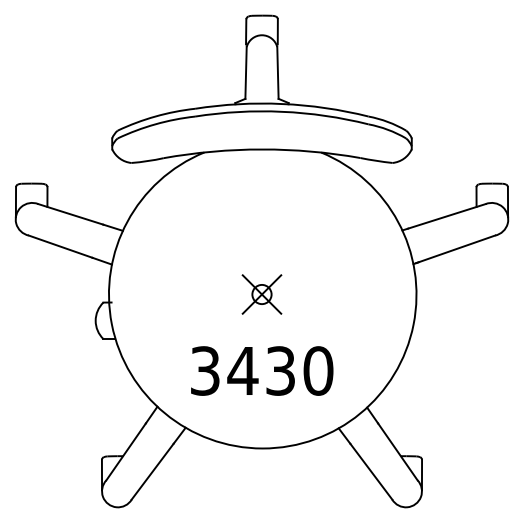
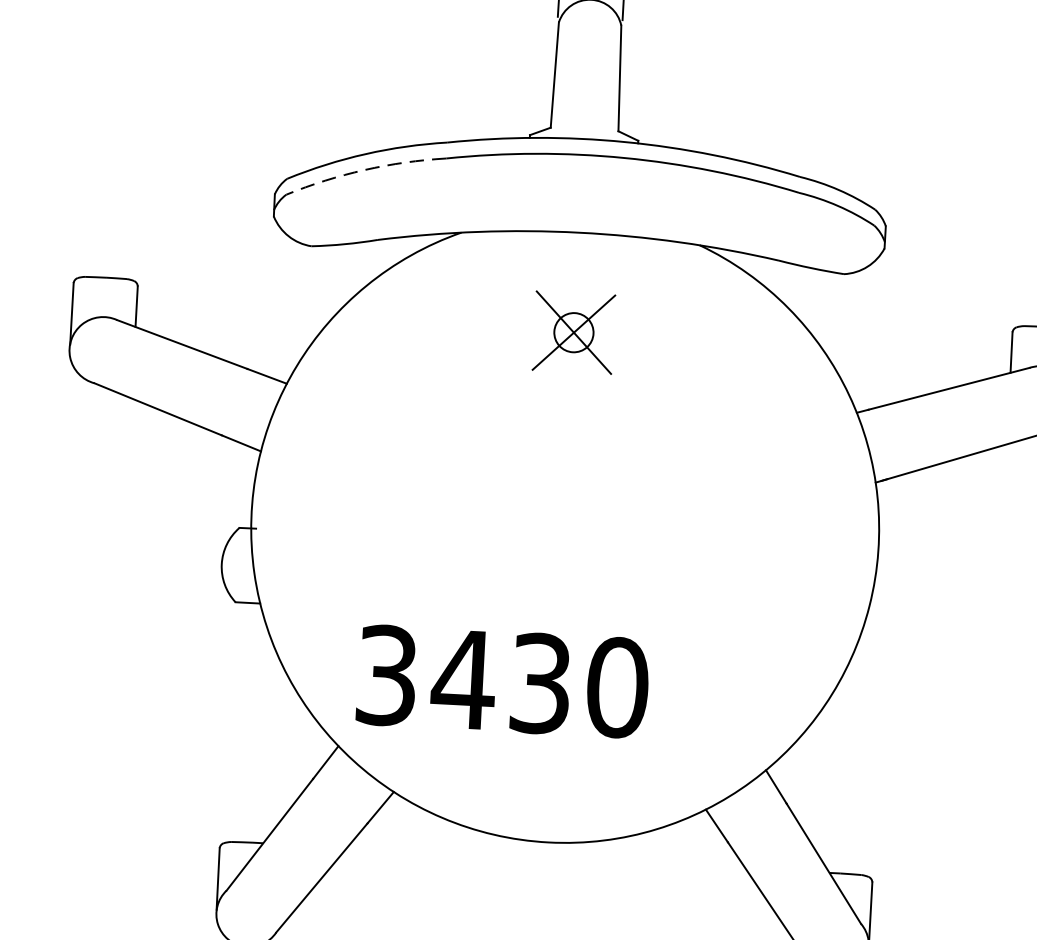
arc: (155, 124) -> (364, 170), solid -> dashed
part: (261, 294) -> (572, 332), moved
text: (262, 370) -> (503, 680), moved

